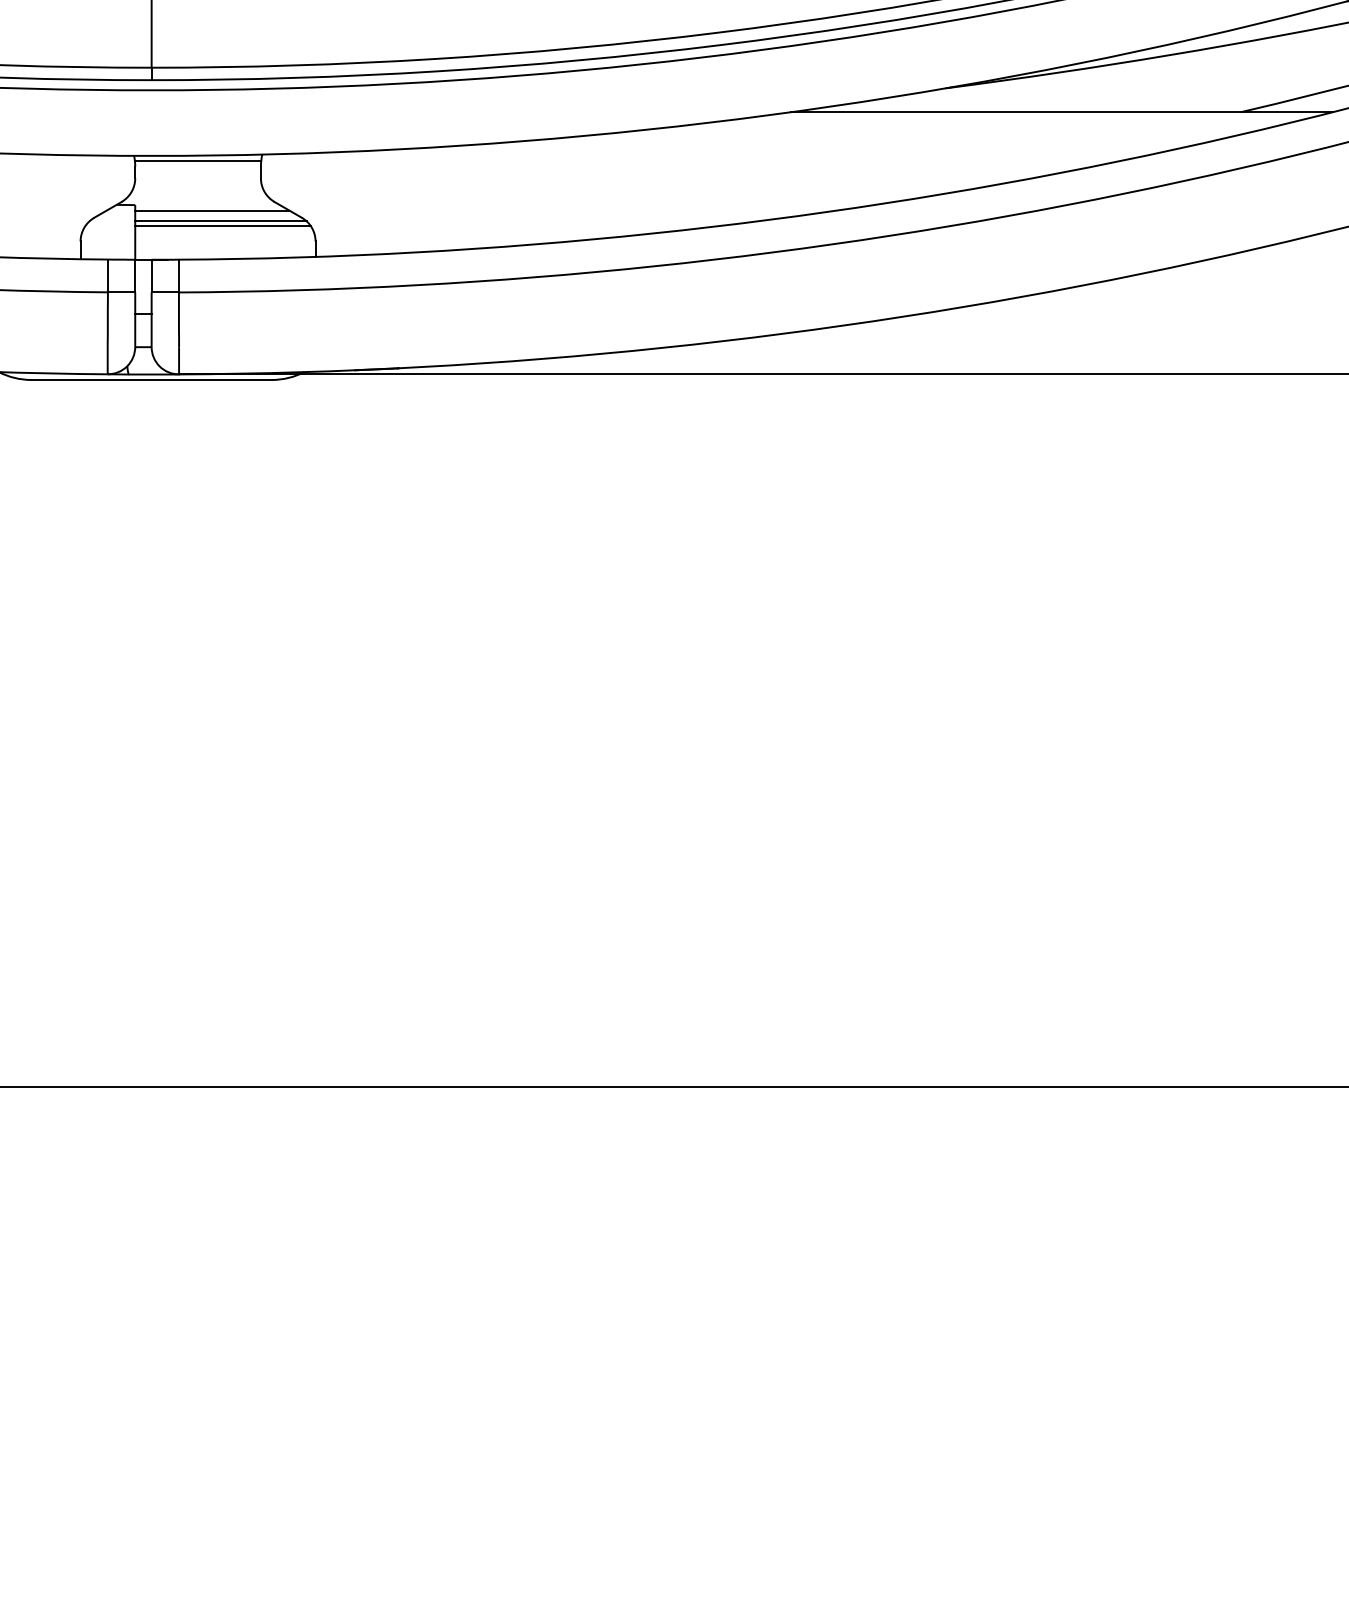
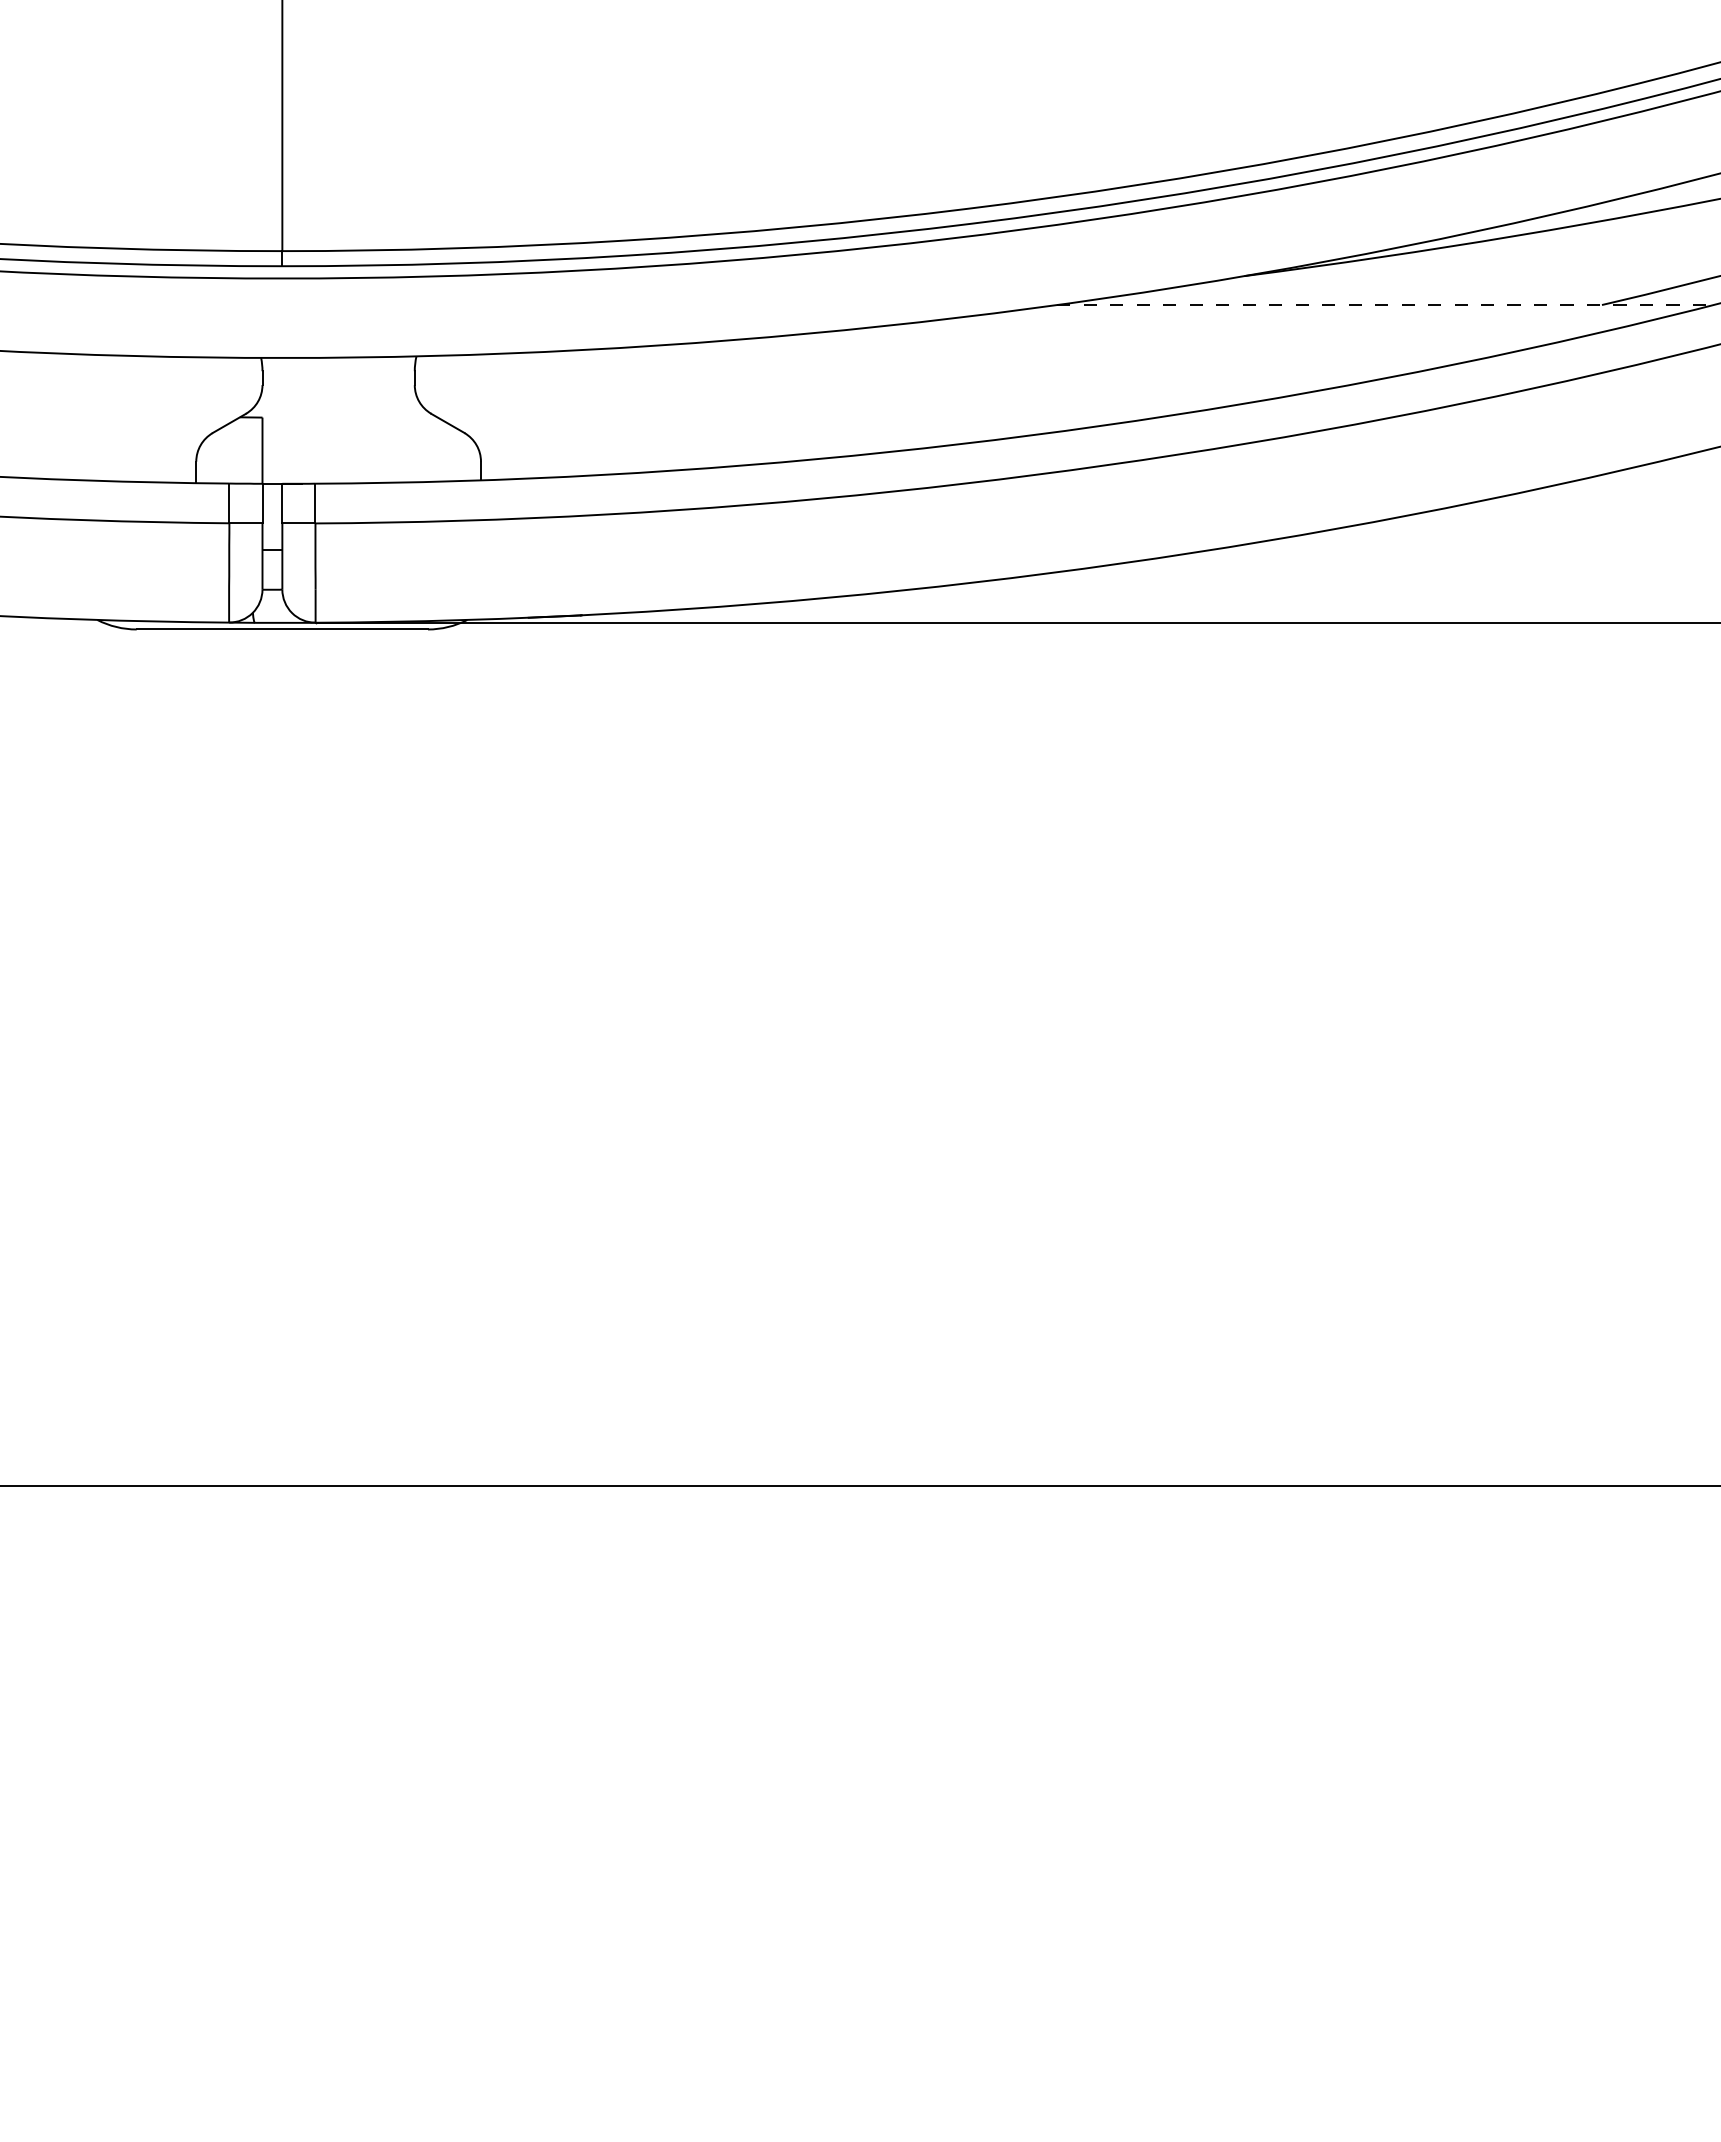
line: (1062, 112) -> (1386, 305), solid -> dashed
line: (197, 161) -> (338, 364), removed
line: (212, 210) -> (355, 424), removed
line: (221, 221) -> (366, 437), removed
line: (222, 226) -> (368, 443), removed

